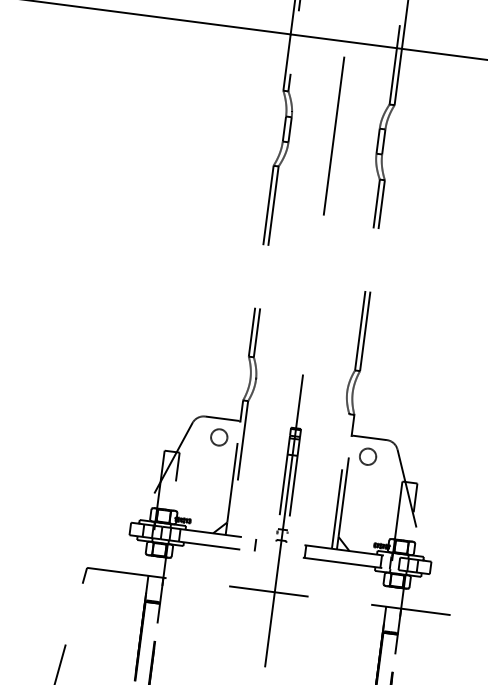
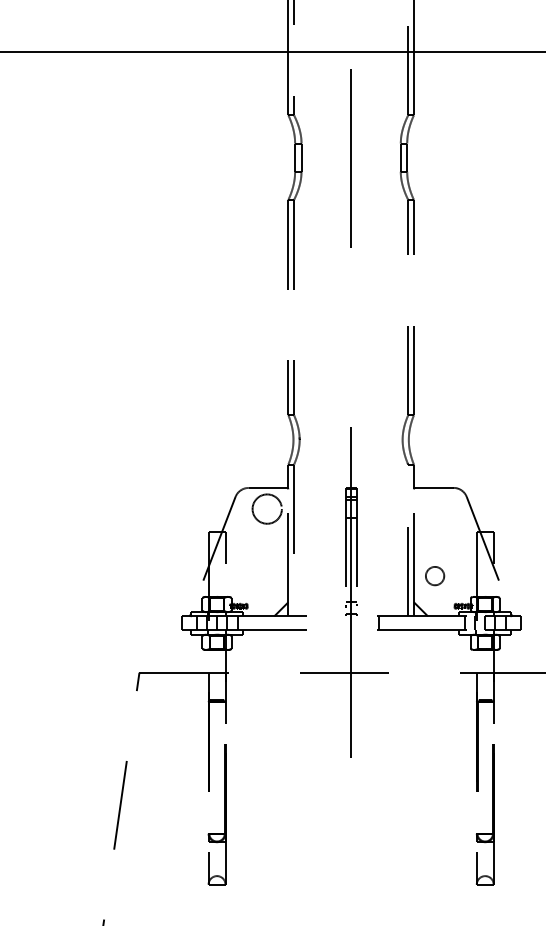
circle: (219, 436) -> (267, 508), size x1.6
circle: (368, 457) -> (435, 576), moved
line: (255, 544) -> (322, 622), removed

